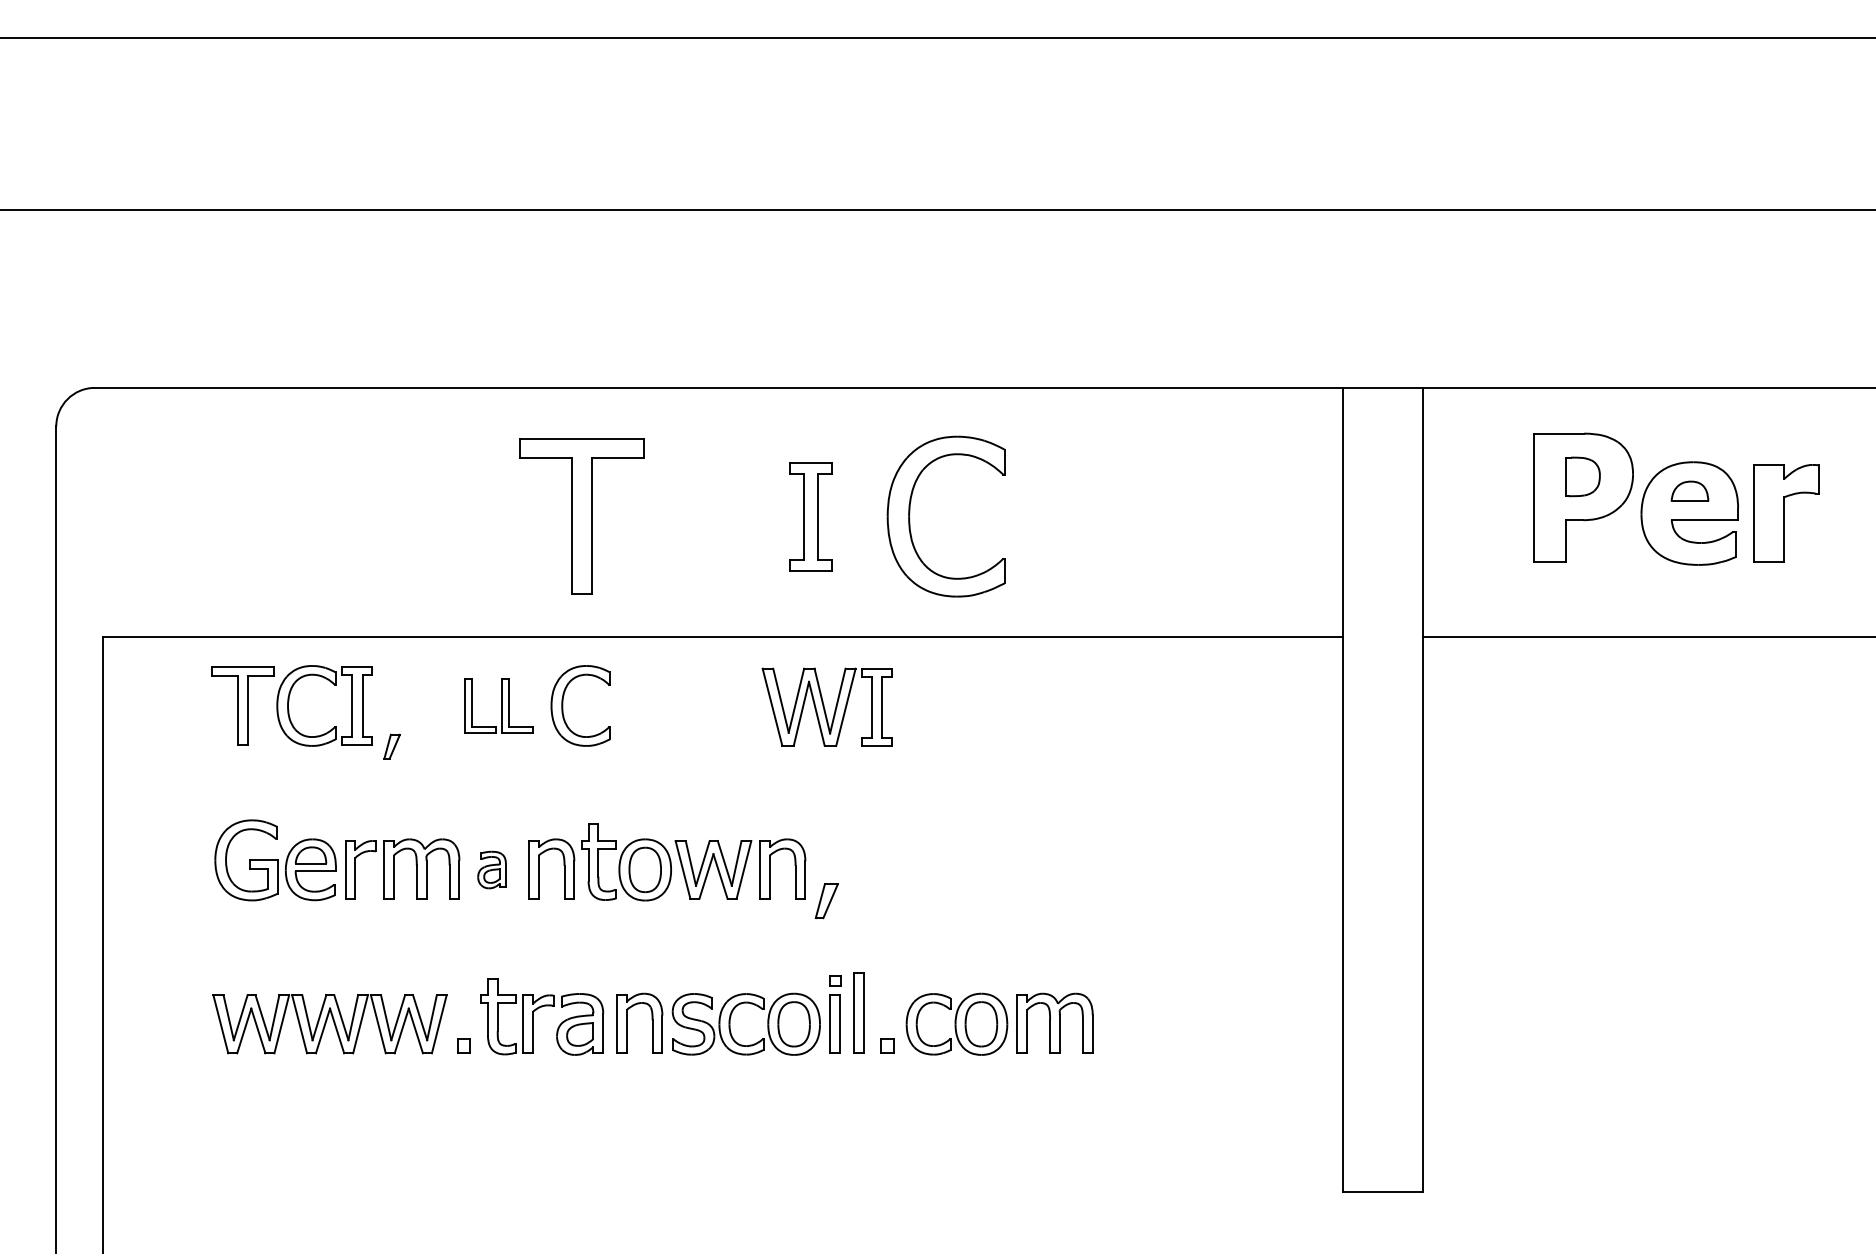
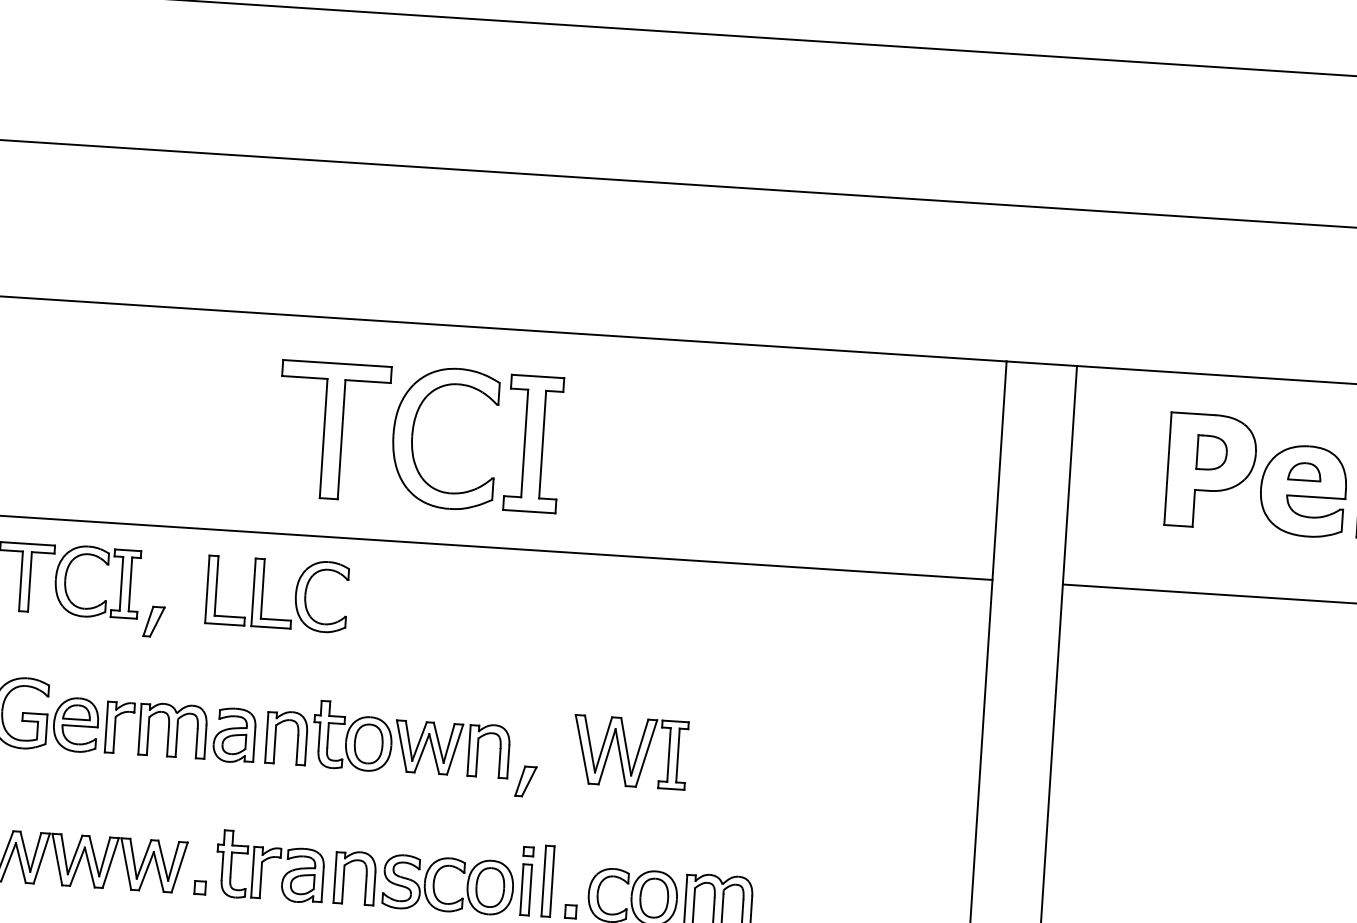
part: (910, 512) -> (413, 432), moved
part: (810, 516) -> (533, 443), size x1.43
part: (498, 705) -> (249, 591), size x1.43
part: (826, 706) -> (629, 751), moved
part: (392, 746) -> (154, 621), size x1.43
part: (491, 869) -> (234, 734), size x1.67

